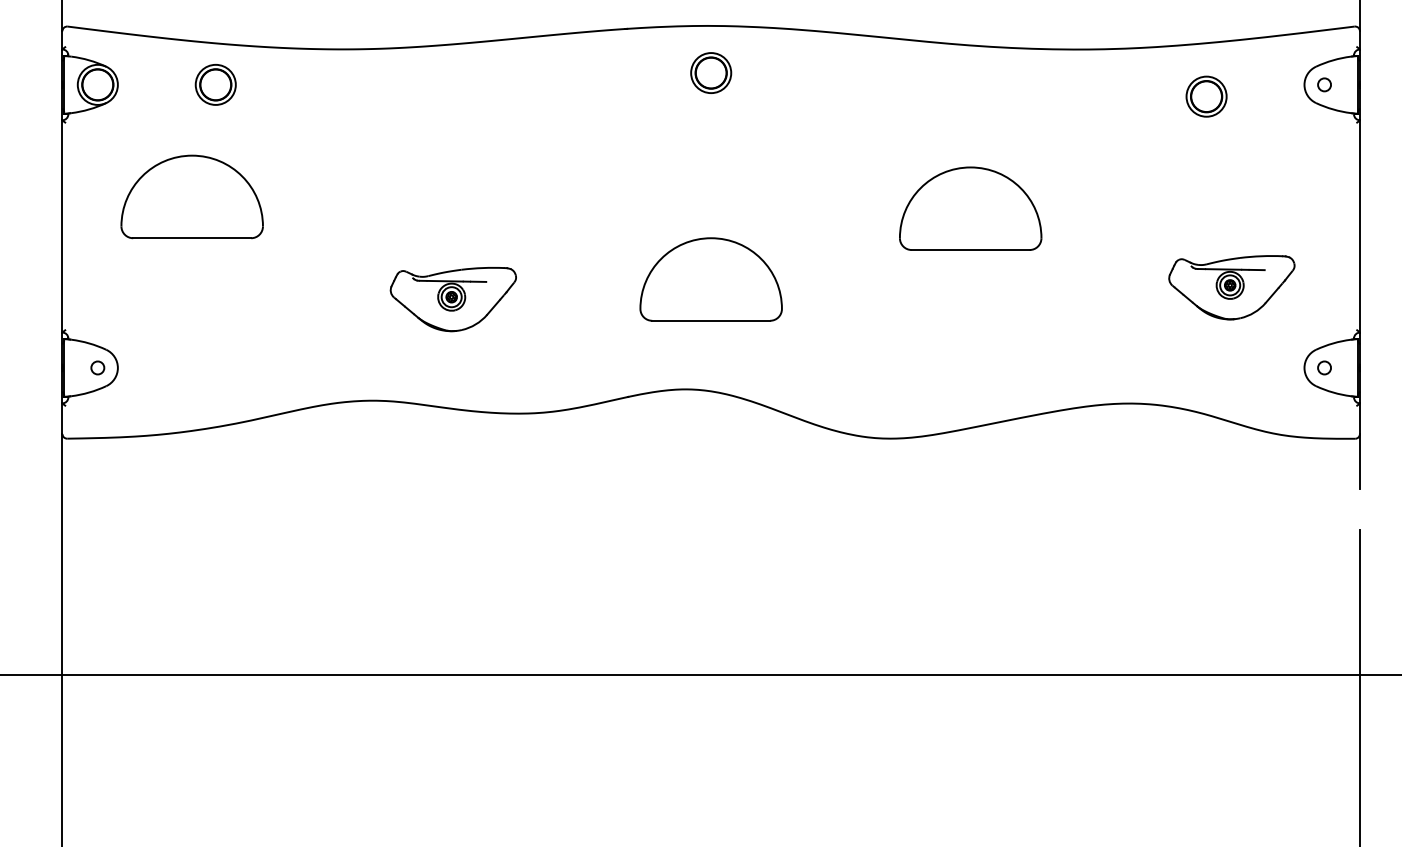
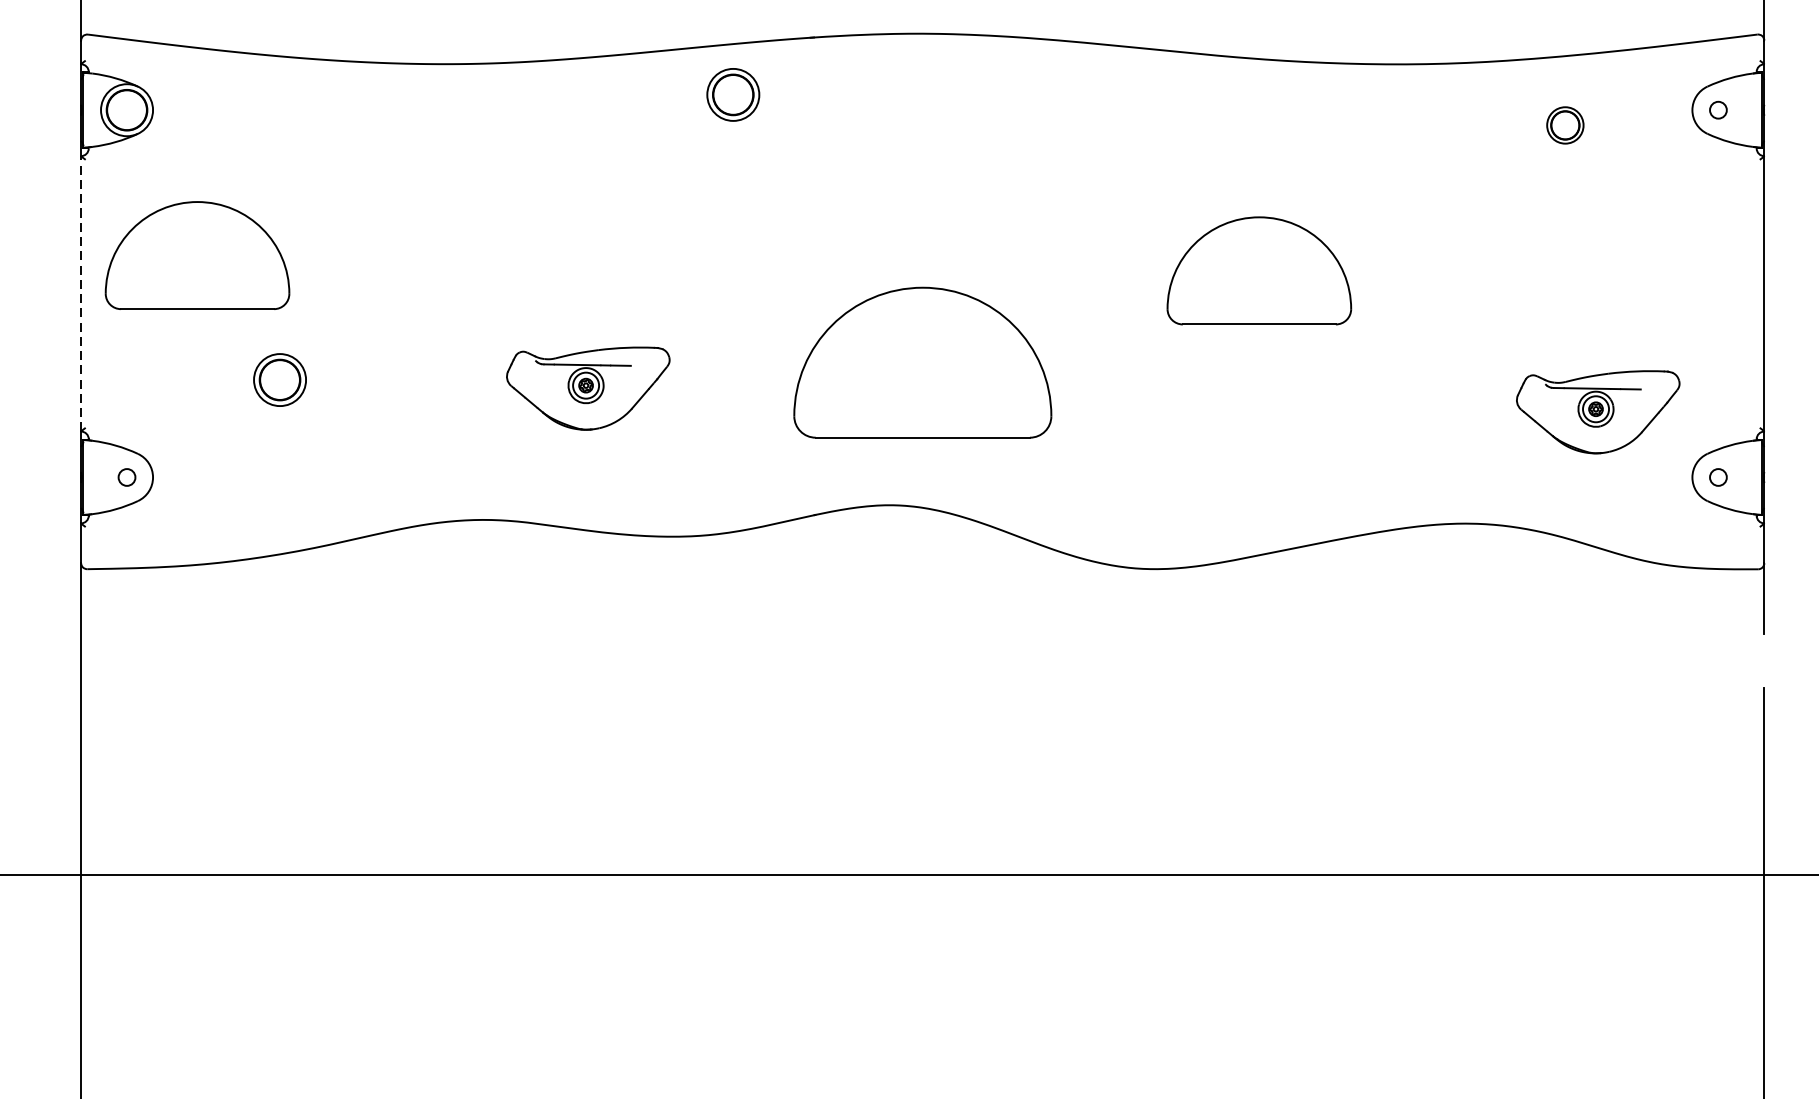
part: (711, 72) -> (733, 94), moved
part: (215, 84) -> (279, 379), moved
part: (1206, 96) -> (1565, 125), size x0.7
part: (191, 196) -> (196, 255), moved
line: (62, 225) -> (81, 292), solid -> dashed
part: (710, 279) -> (921, 362), size x1.4
part: (1231, 287) -> (1597, 411), moved

